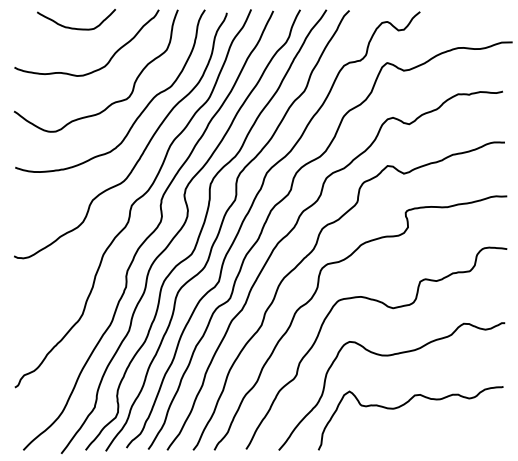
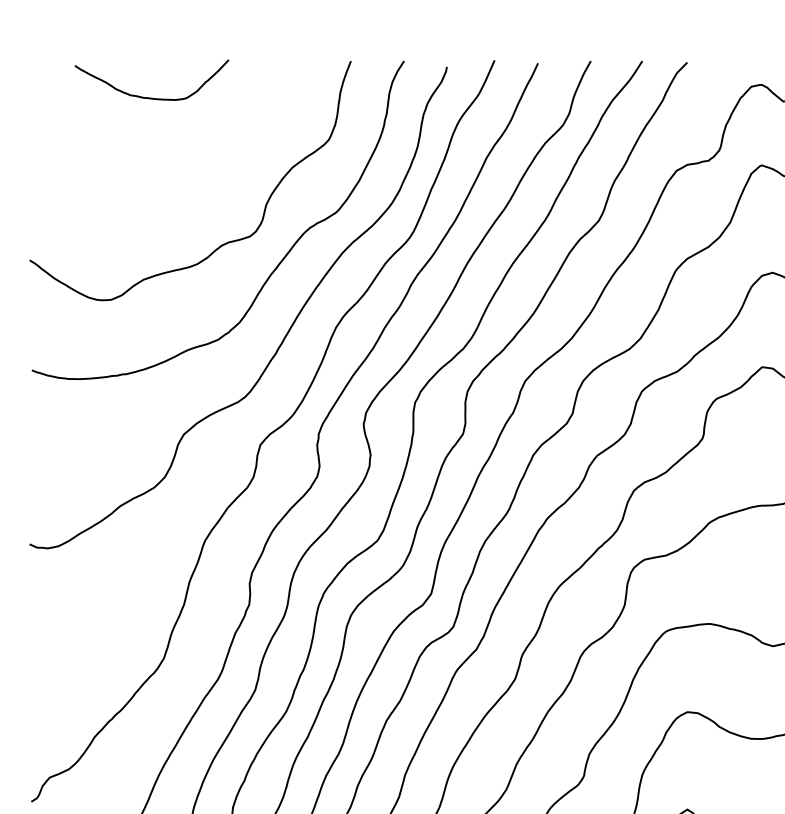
curve: (110, 57) -> (218, 154), removed

